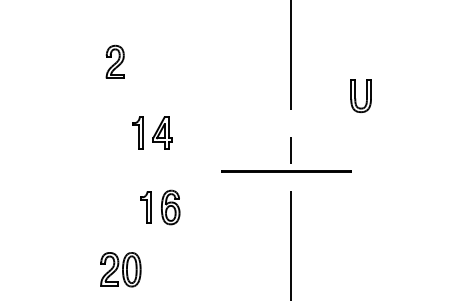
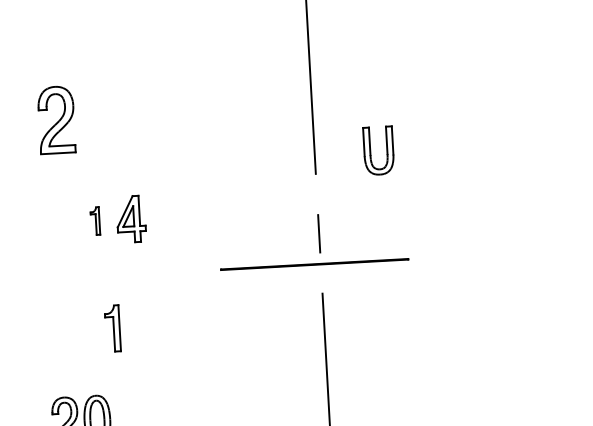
part: (114, 61) -> (55, 118), size x1.4
part: (360, 95) -> (377, 150), moved
part: (137, 132) -> (94, 220), size x0.6
part: (170, 207) -> (148, 326), removed

